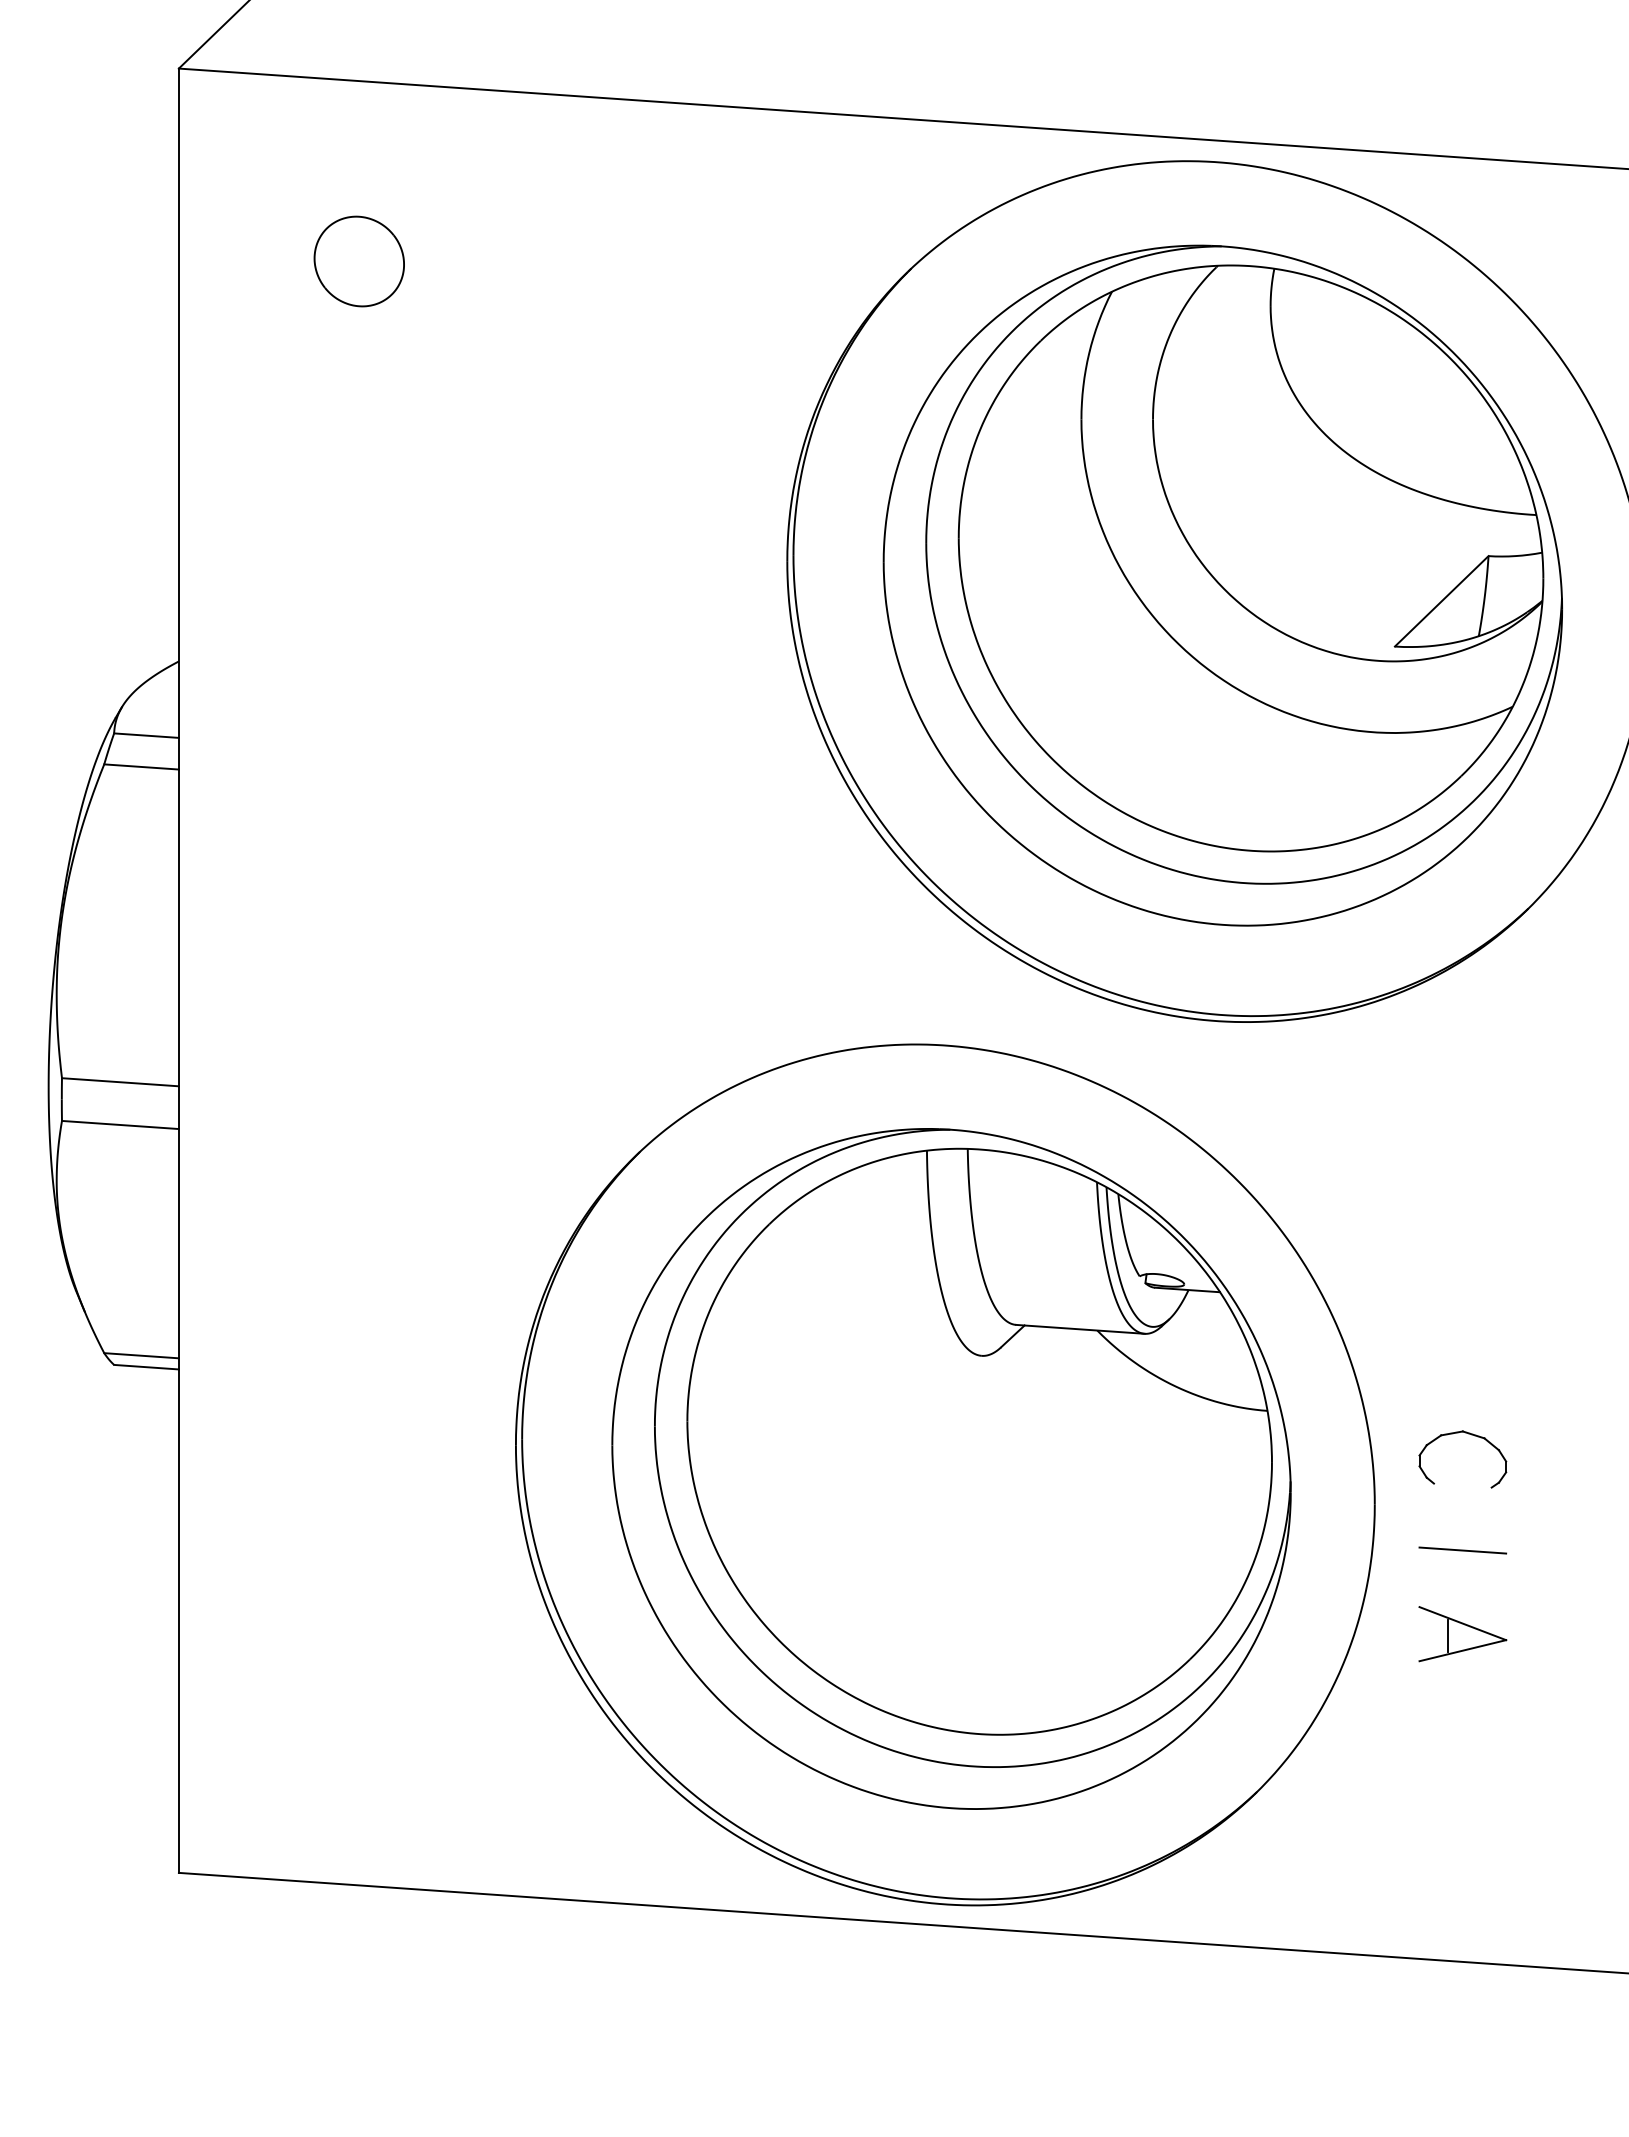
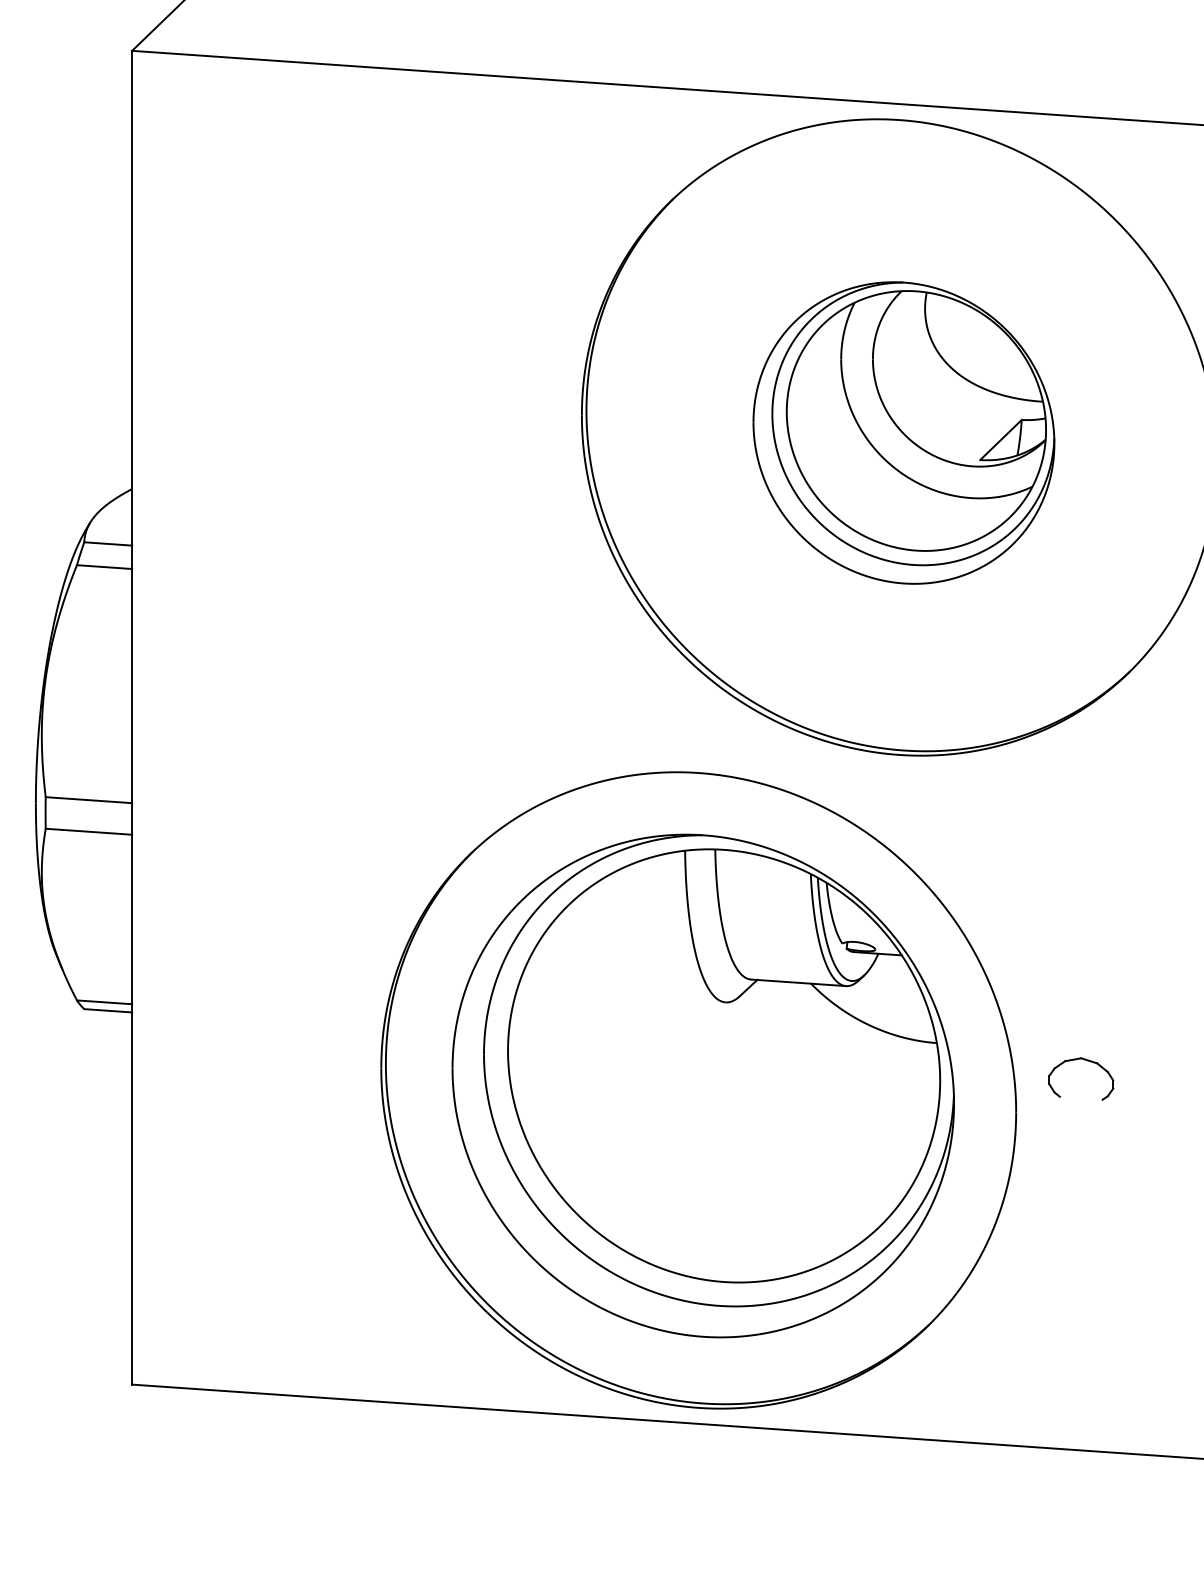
part: (359, 261) -> (265, 193), removed
part: (1222, 584) -> (903, 432), size x0.6
line: (1463, 1550) -> (1081, 1146), removed
part: (1463, 1634) -> (1081, 1208), removed

